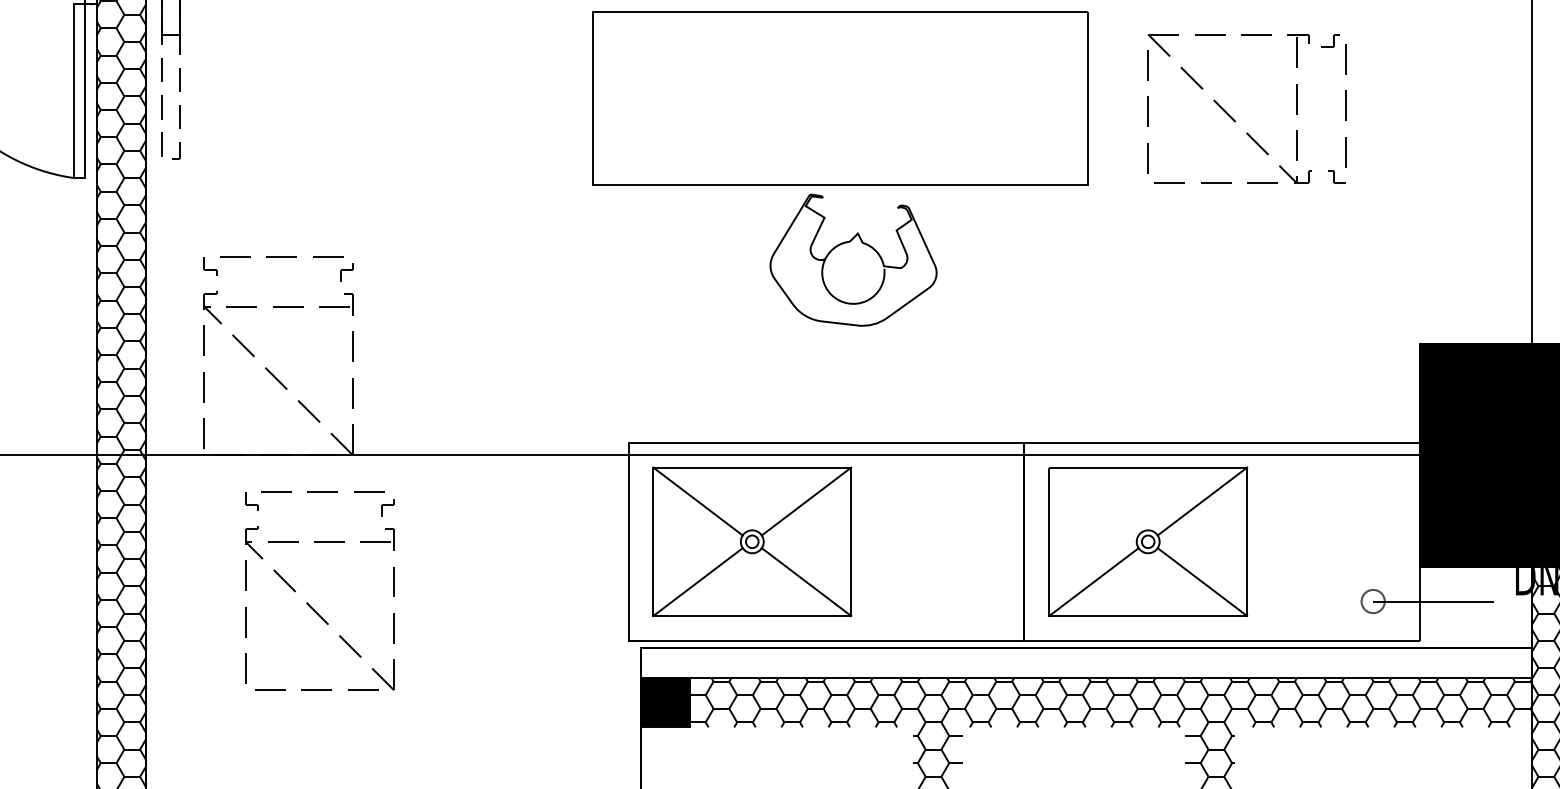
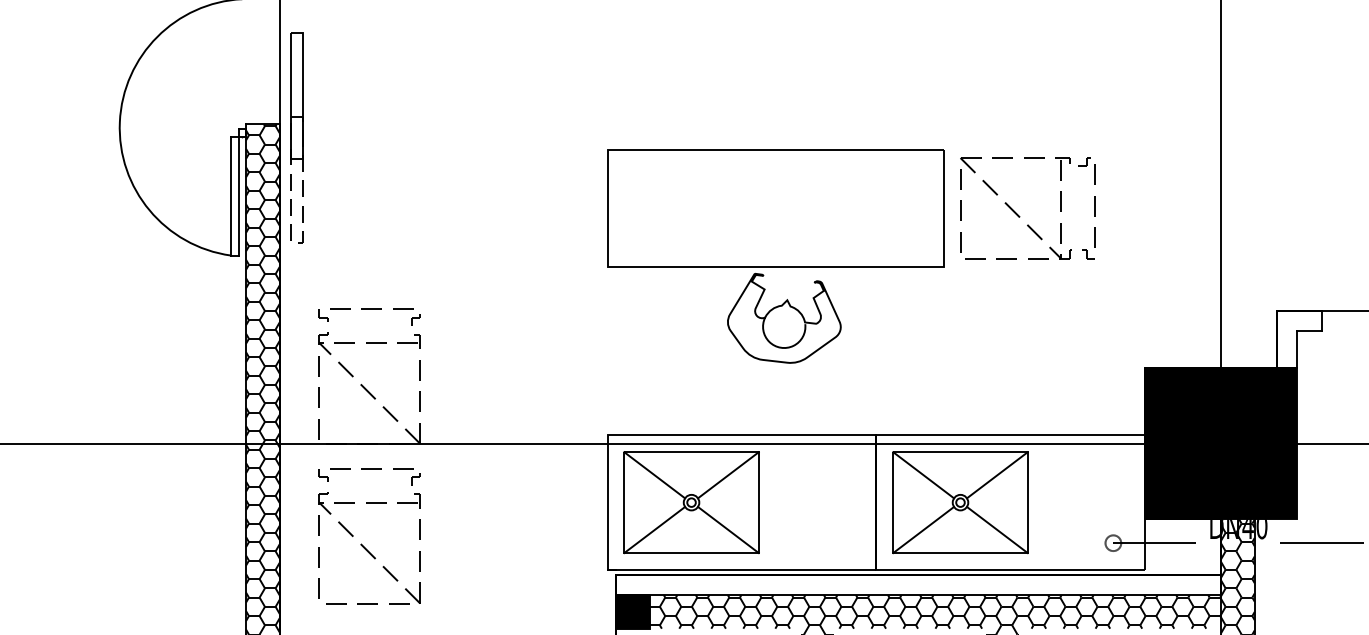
part: (840, 169) -> (775, 256), moved
line: (1093, 501) -> (923, 475), added
curve: (307, 601) -> (361, 543), moved

